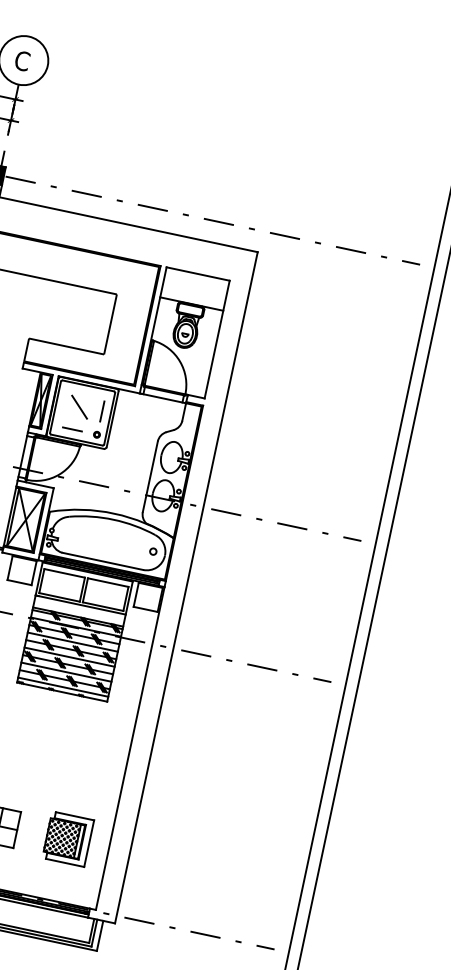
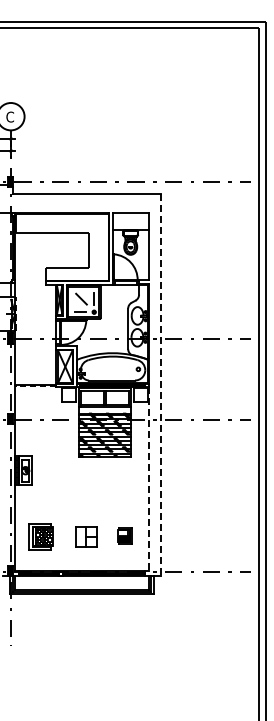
line: (186, 588) -> (160, 385), solid -> dashed
line: (129, 748) -> (148, 479), solid -> dashed
part: (66, 837) -> (124, 535), size x0.6

